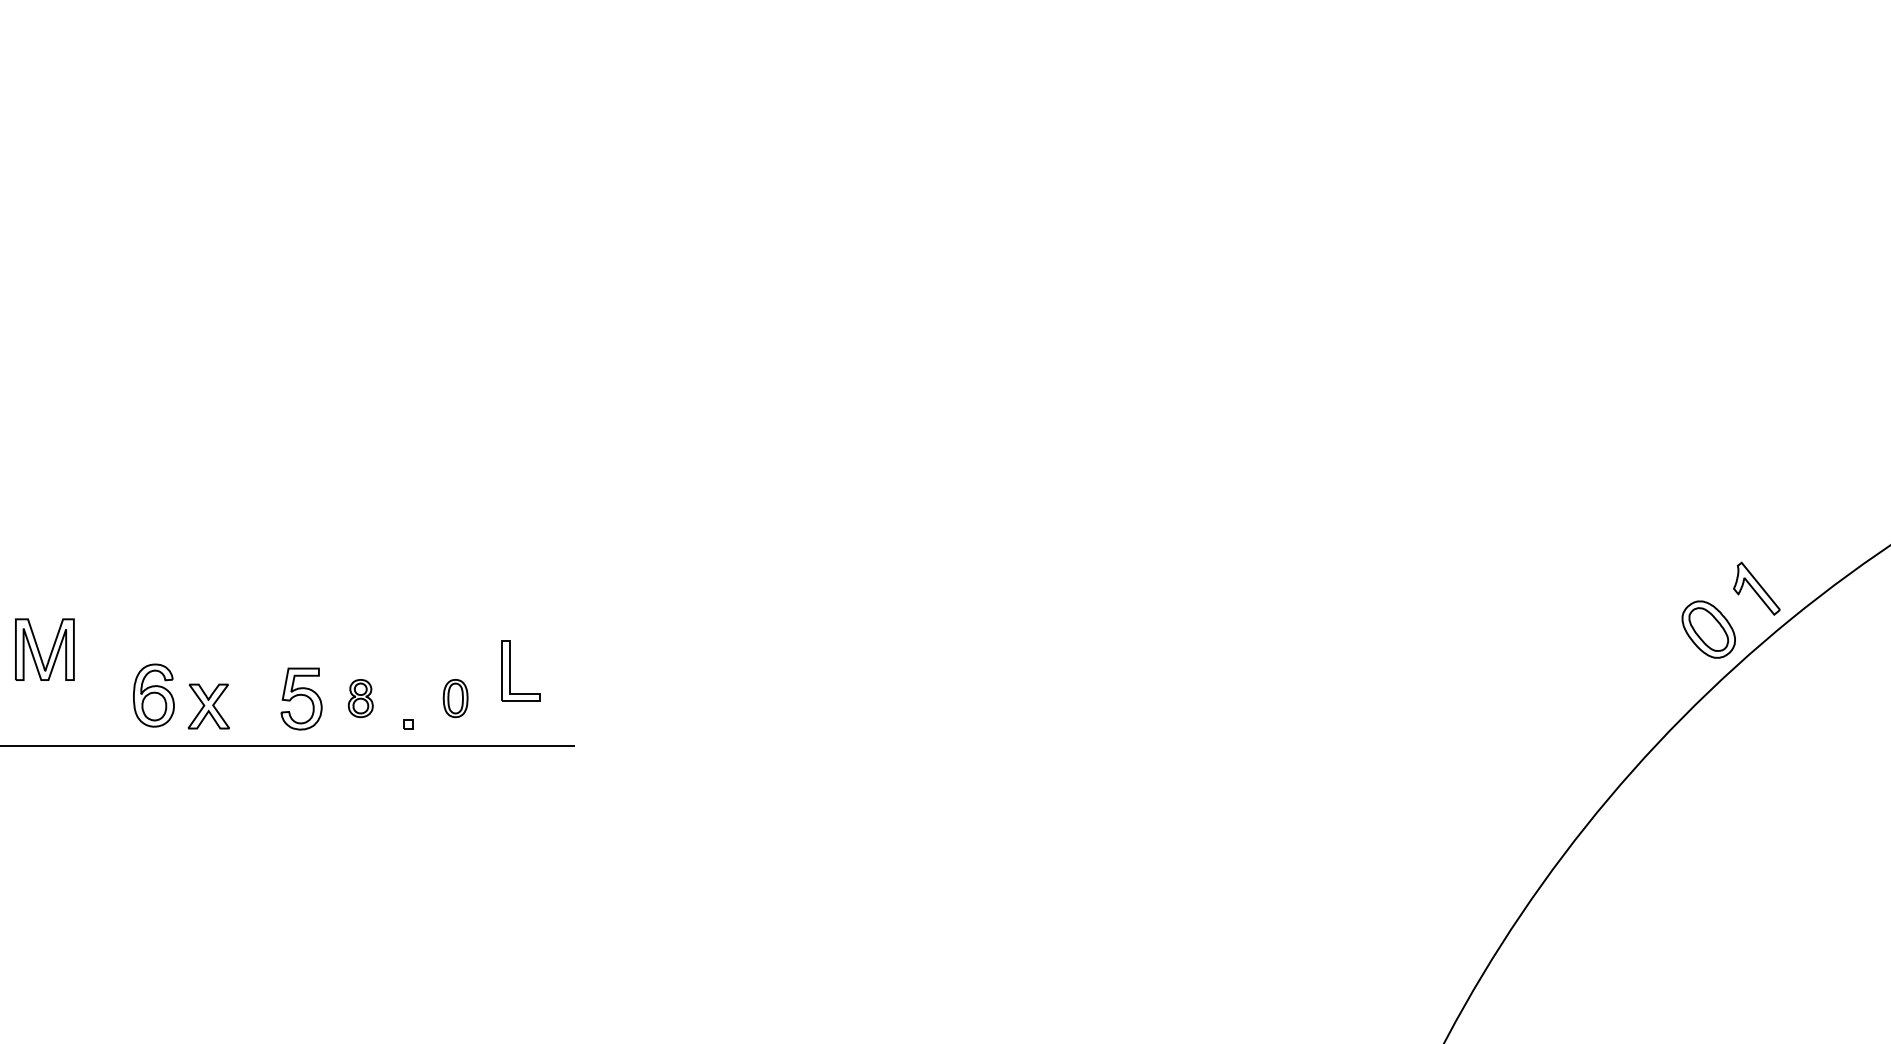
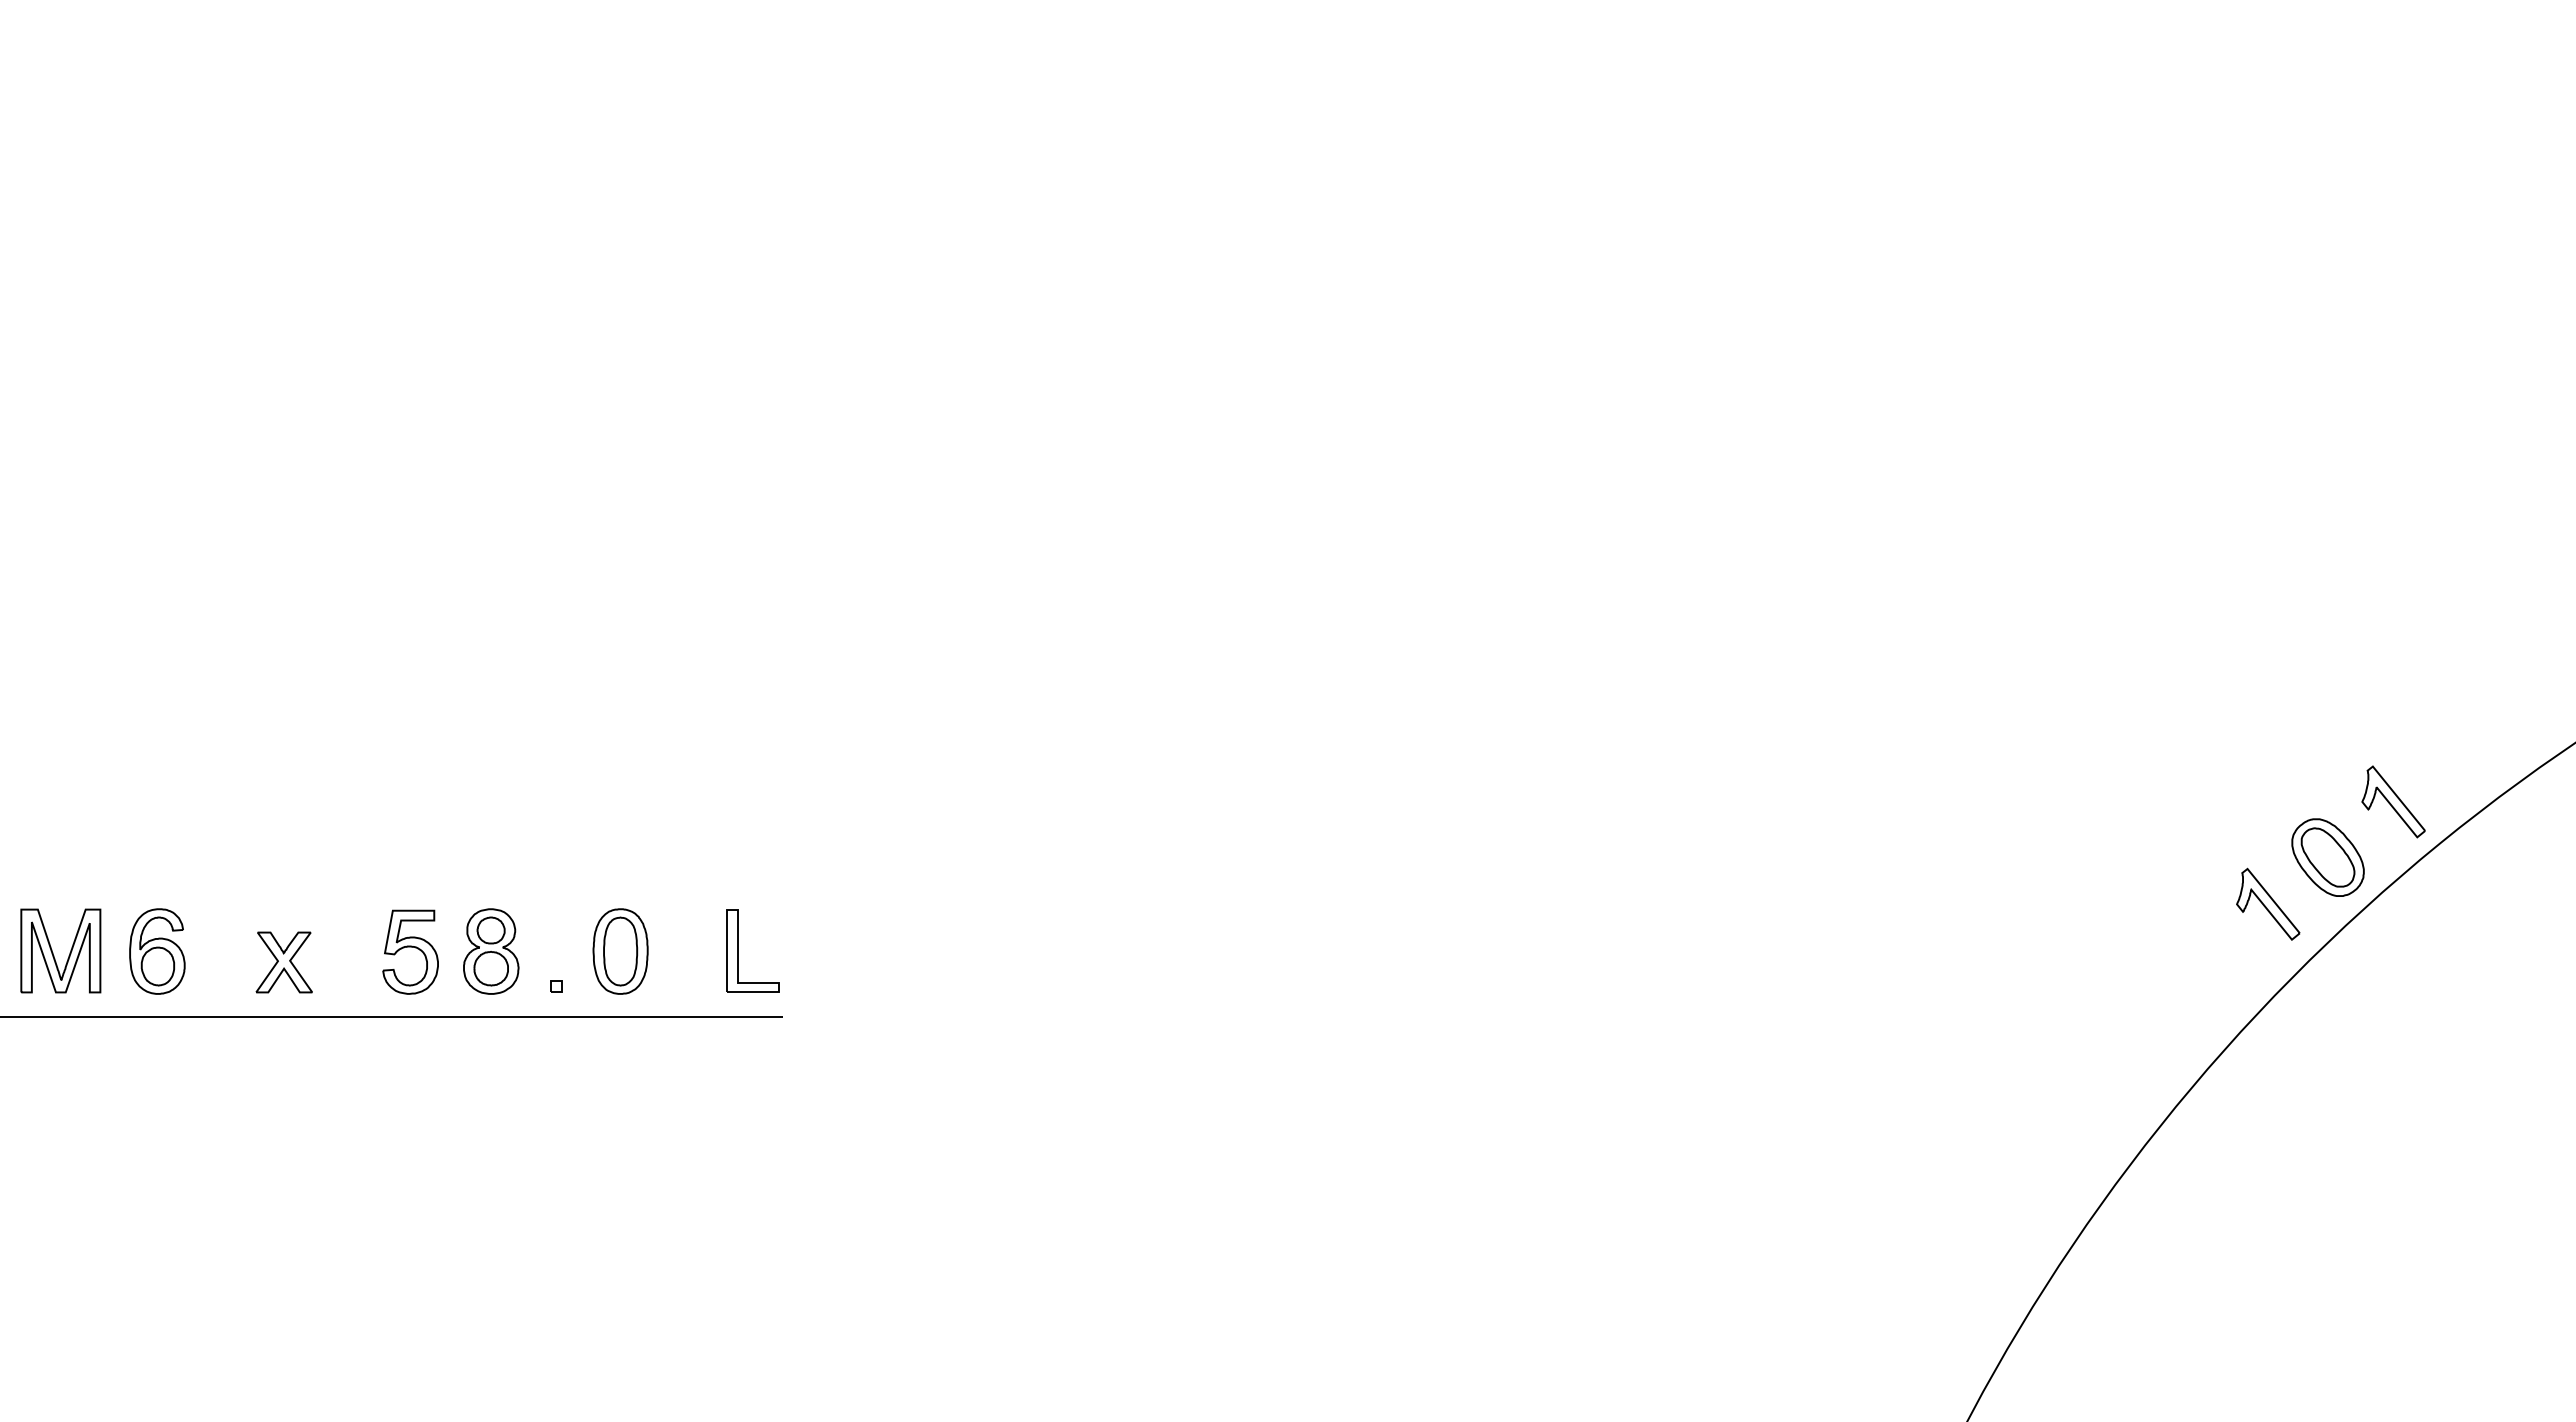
part: (39, 650) -> (53, 952), moved
part: (1665, 663) -> (2268, 903), added
part: (510, 670) -> (738, 950), moved
part: (153, 695) -> (157, 951), moved
part: (360, 698) -> (491, 951), size x1.67
part: (455, 698) -> (620, 951), size x1.67

